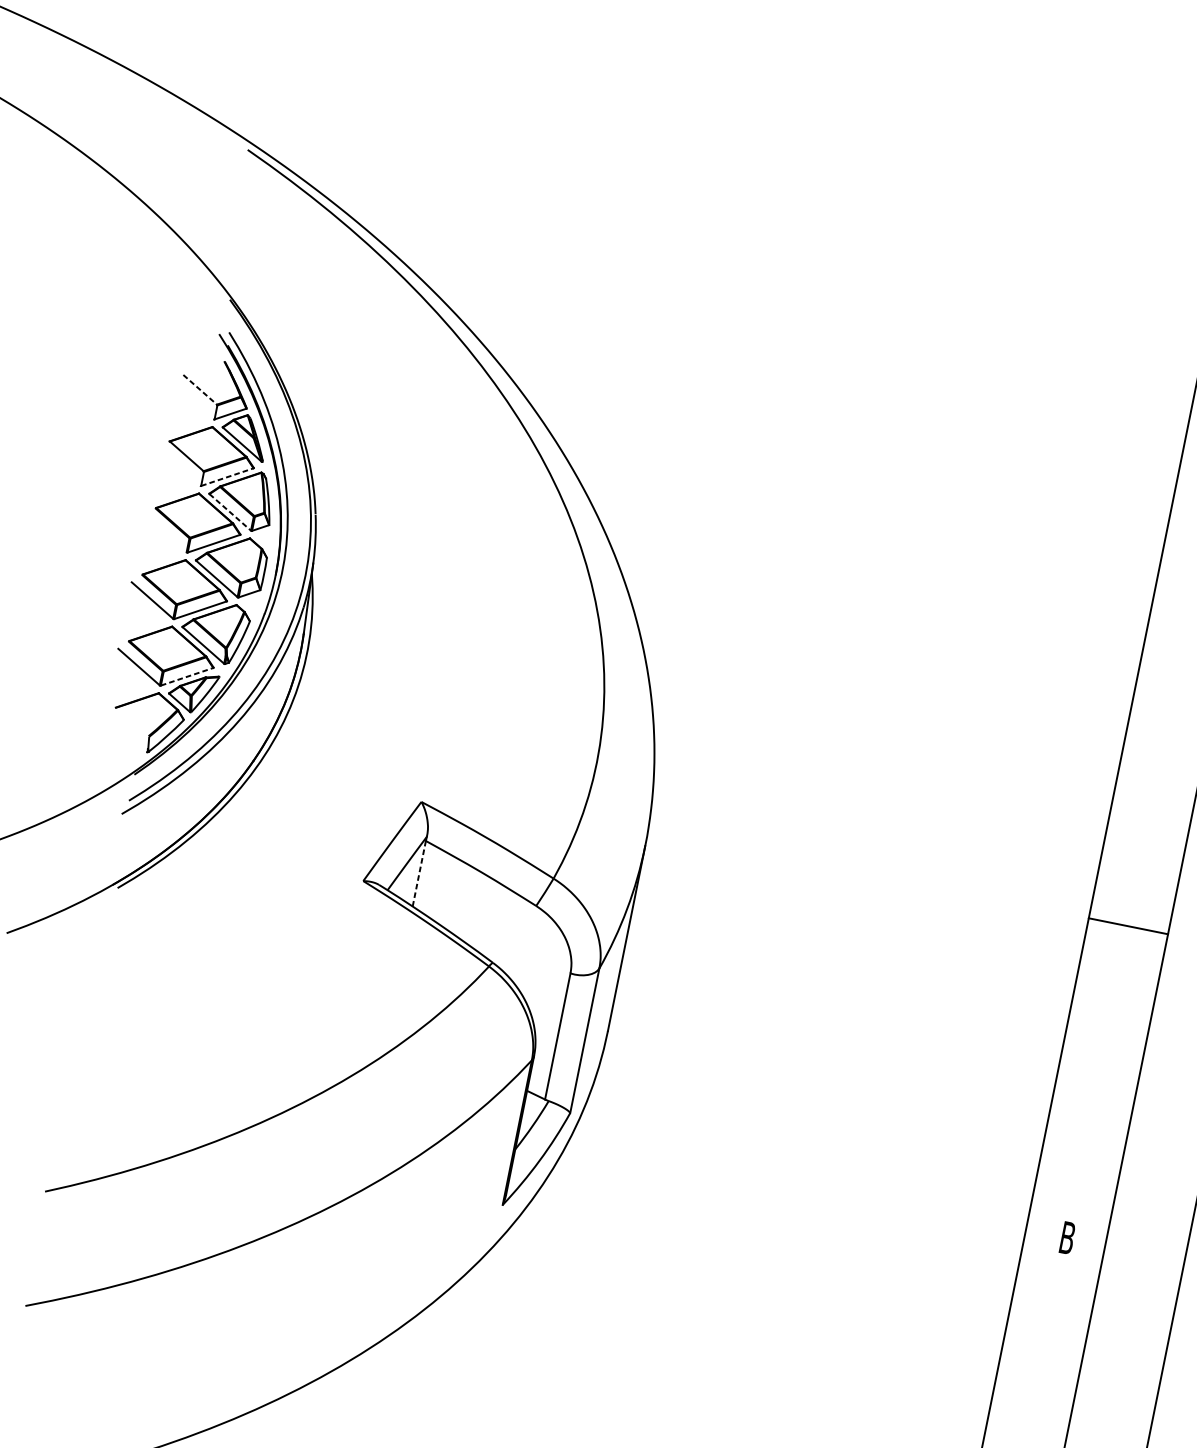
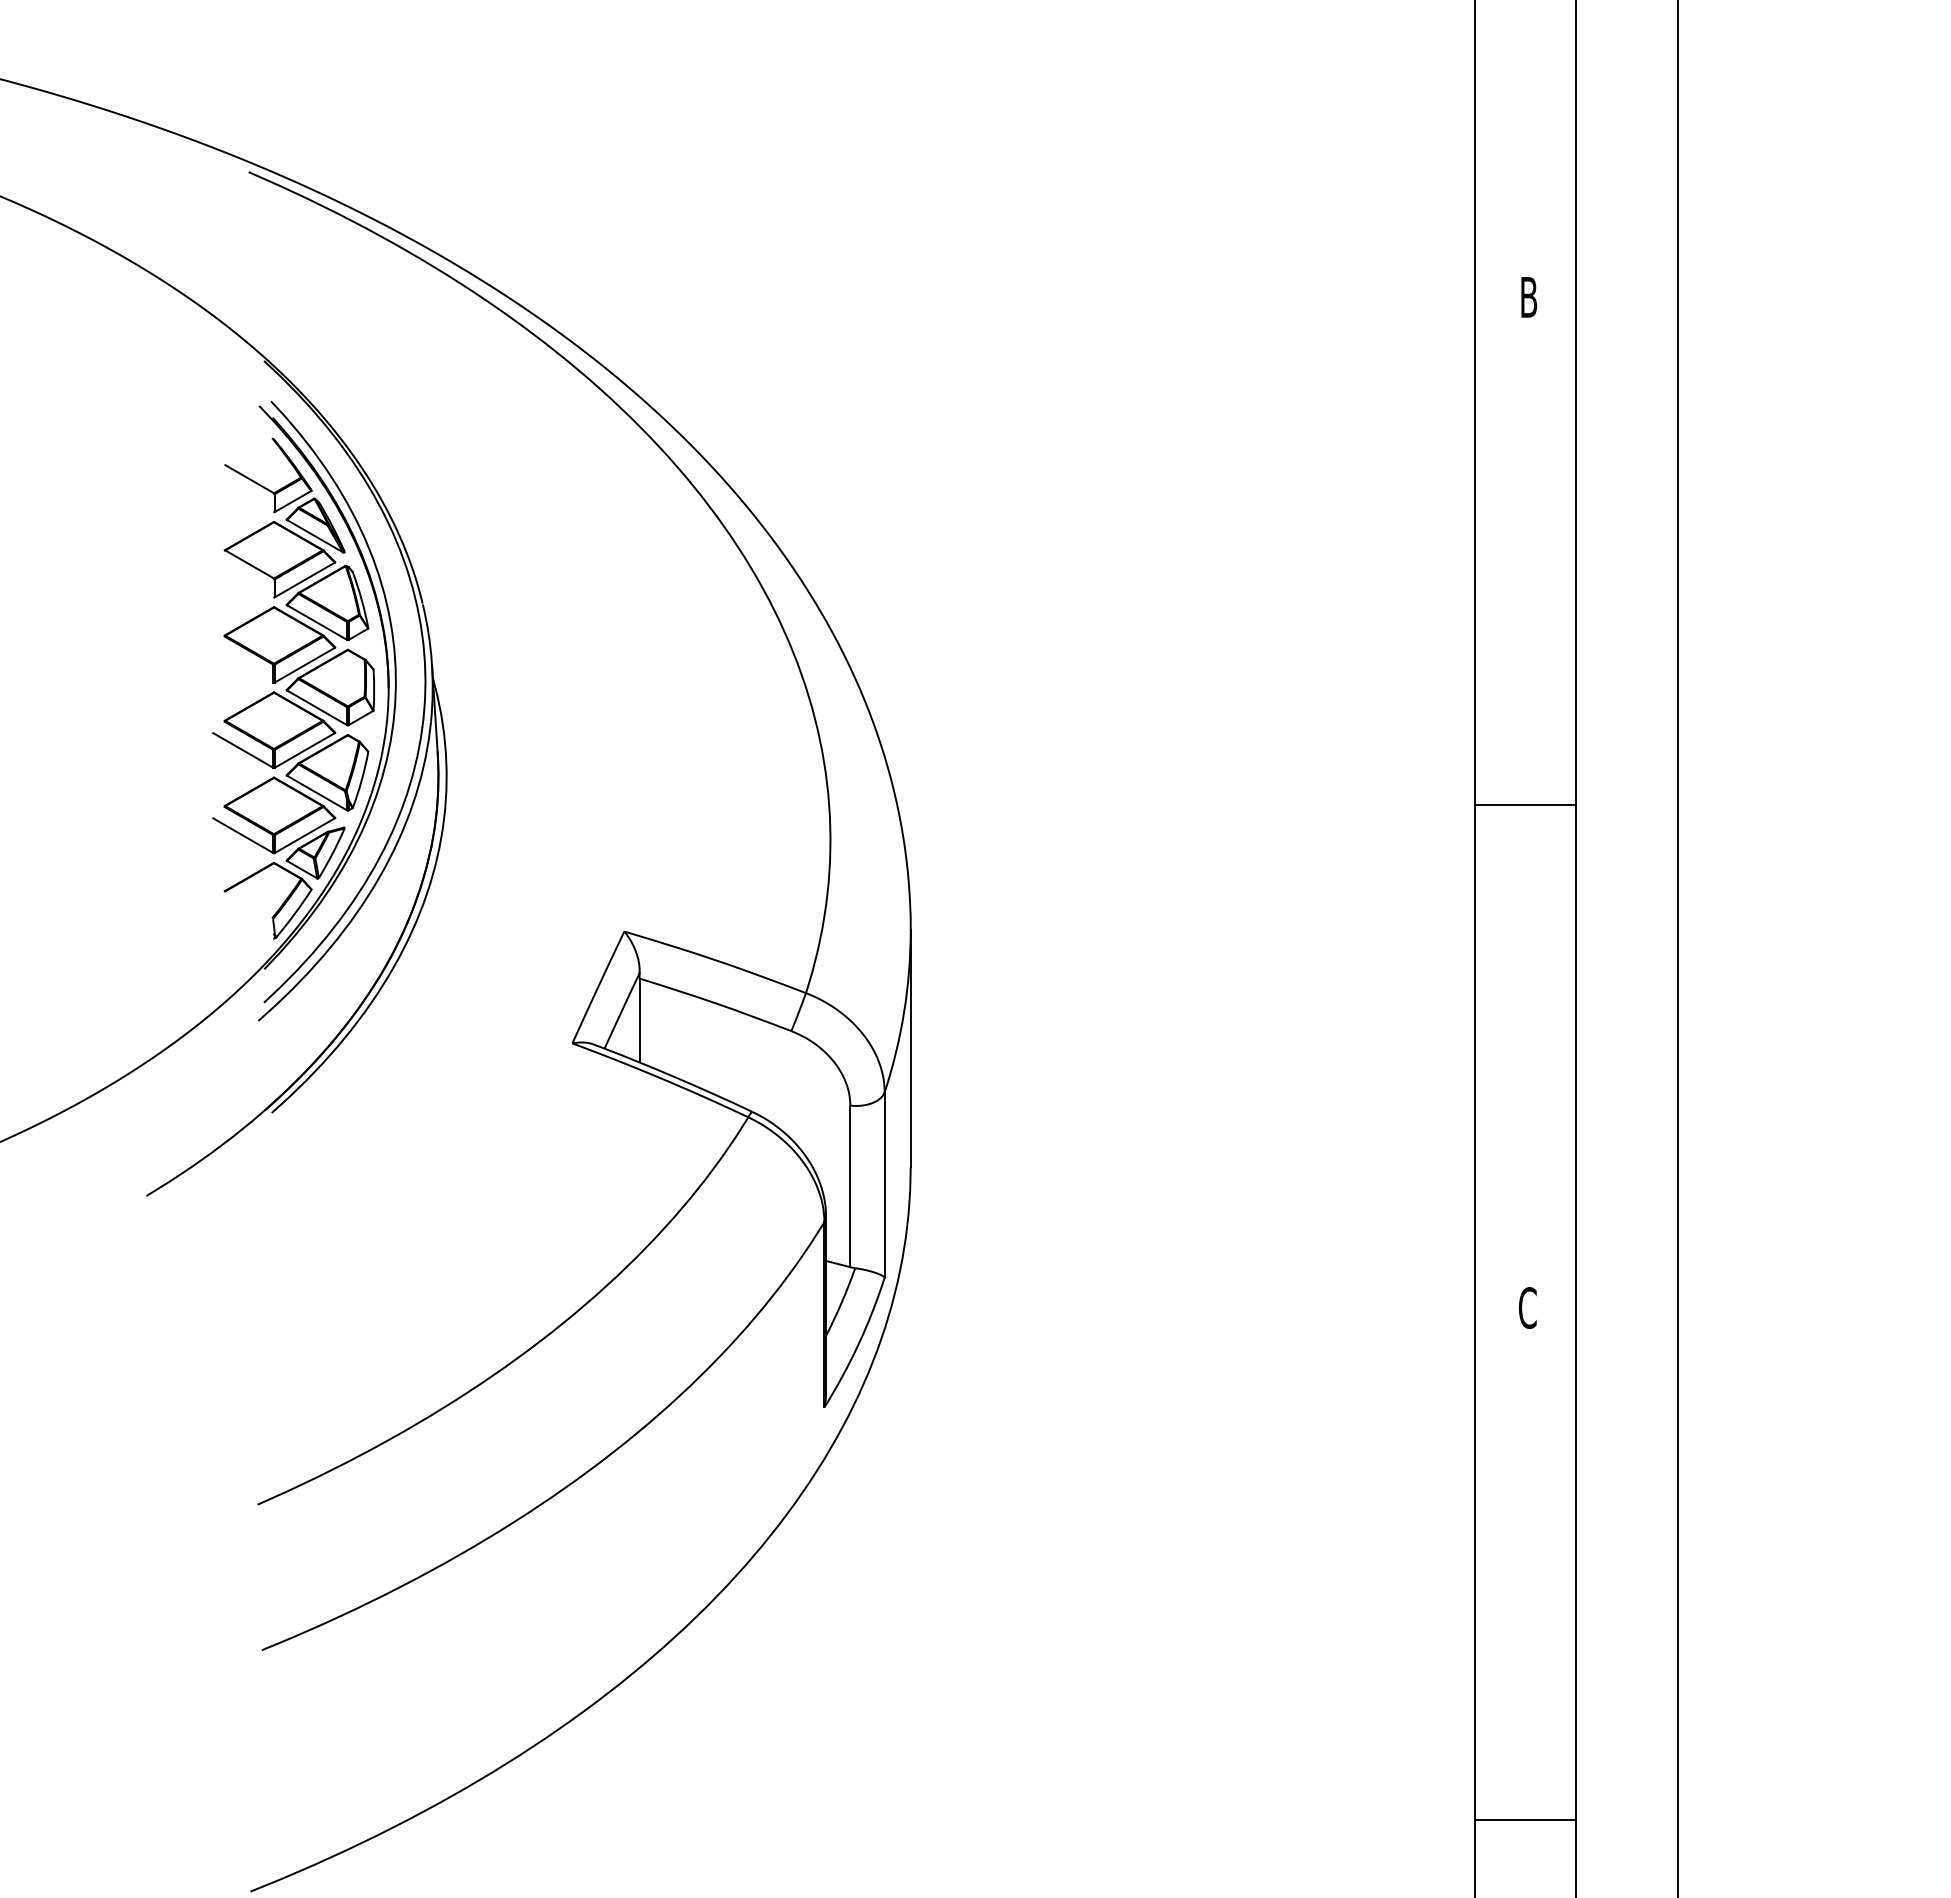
line: (200, 390) -> (250, 479), dashed -> solid
line: (227, 476) -> (304, 579), dashed -> solid
line: (230, 512) -> (317, 622), dashed -> solid
line: (186, 676) -> (304, 835), dashed -> solid
line: (419, 873) -> (639, 1020), dashed -> solid
line: (1128, 926) -> (1525, 805), moved
text: (1067, 1238) -> (1527, 1308), B -> C

